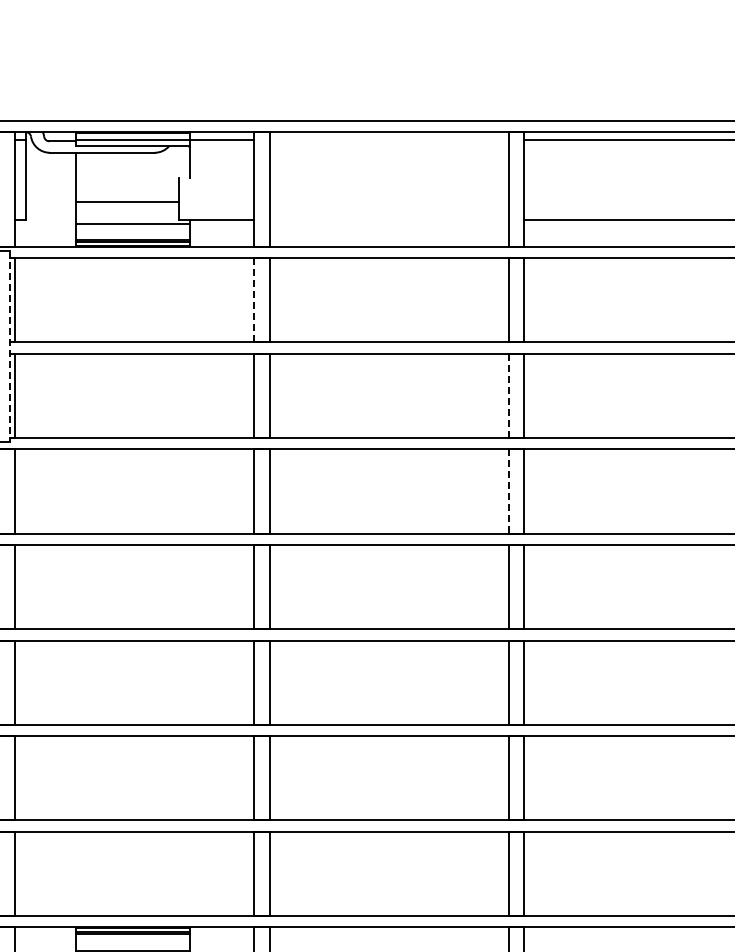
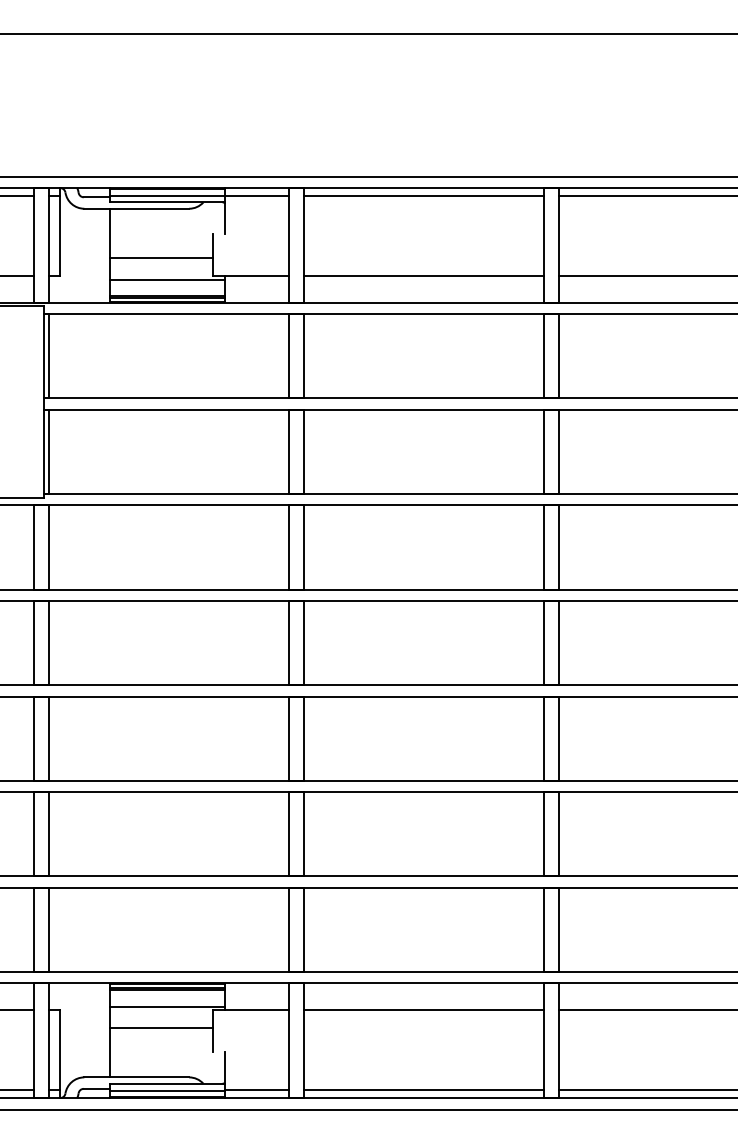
line: (389, 139) -> (423, 195), added
line: (389, 220) -> (423, 276), added
line: (254, 300) -> (288, 356), dashed -> solid
line: (10, 346) -> (44, 402), dashed -> solid
line: (509, 396) -> (543, 452), dashed -> solid
line: (509, 491) -> (543, 547), dashed -> solid

